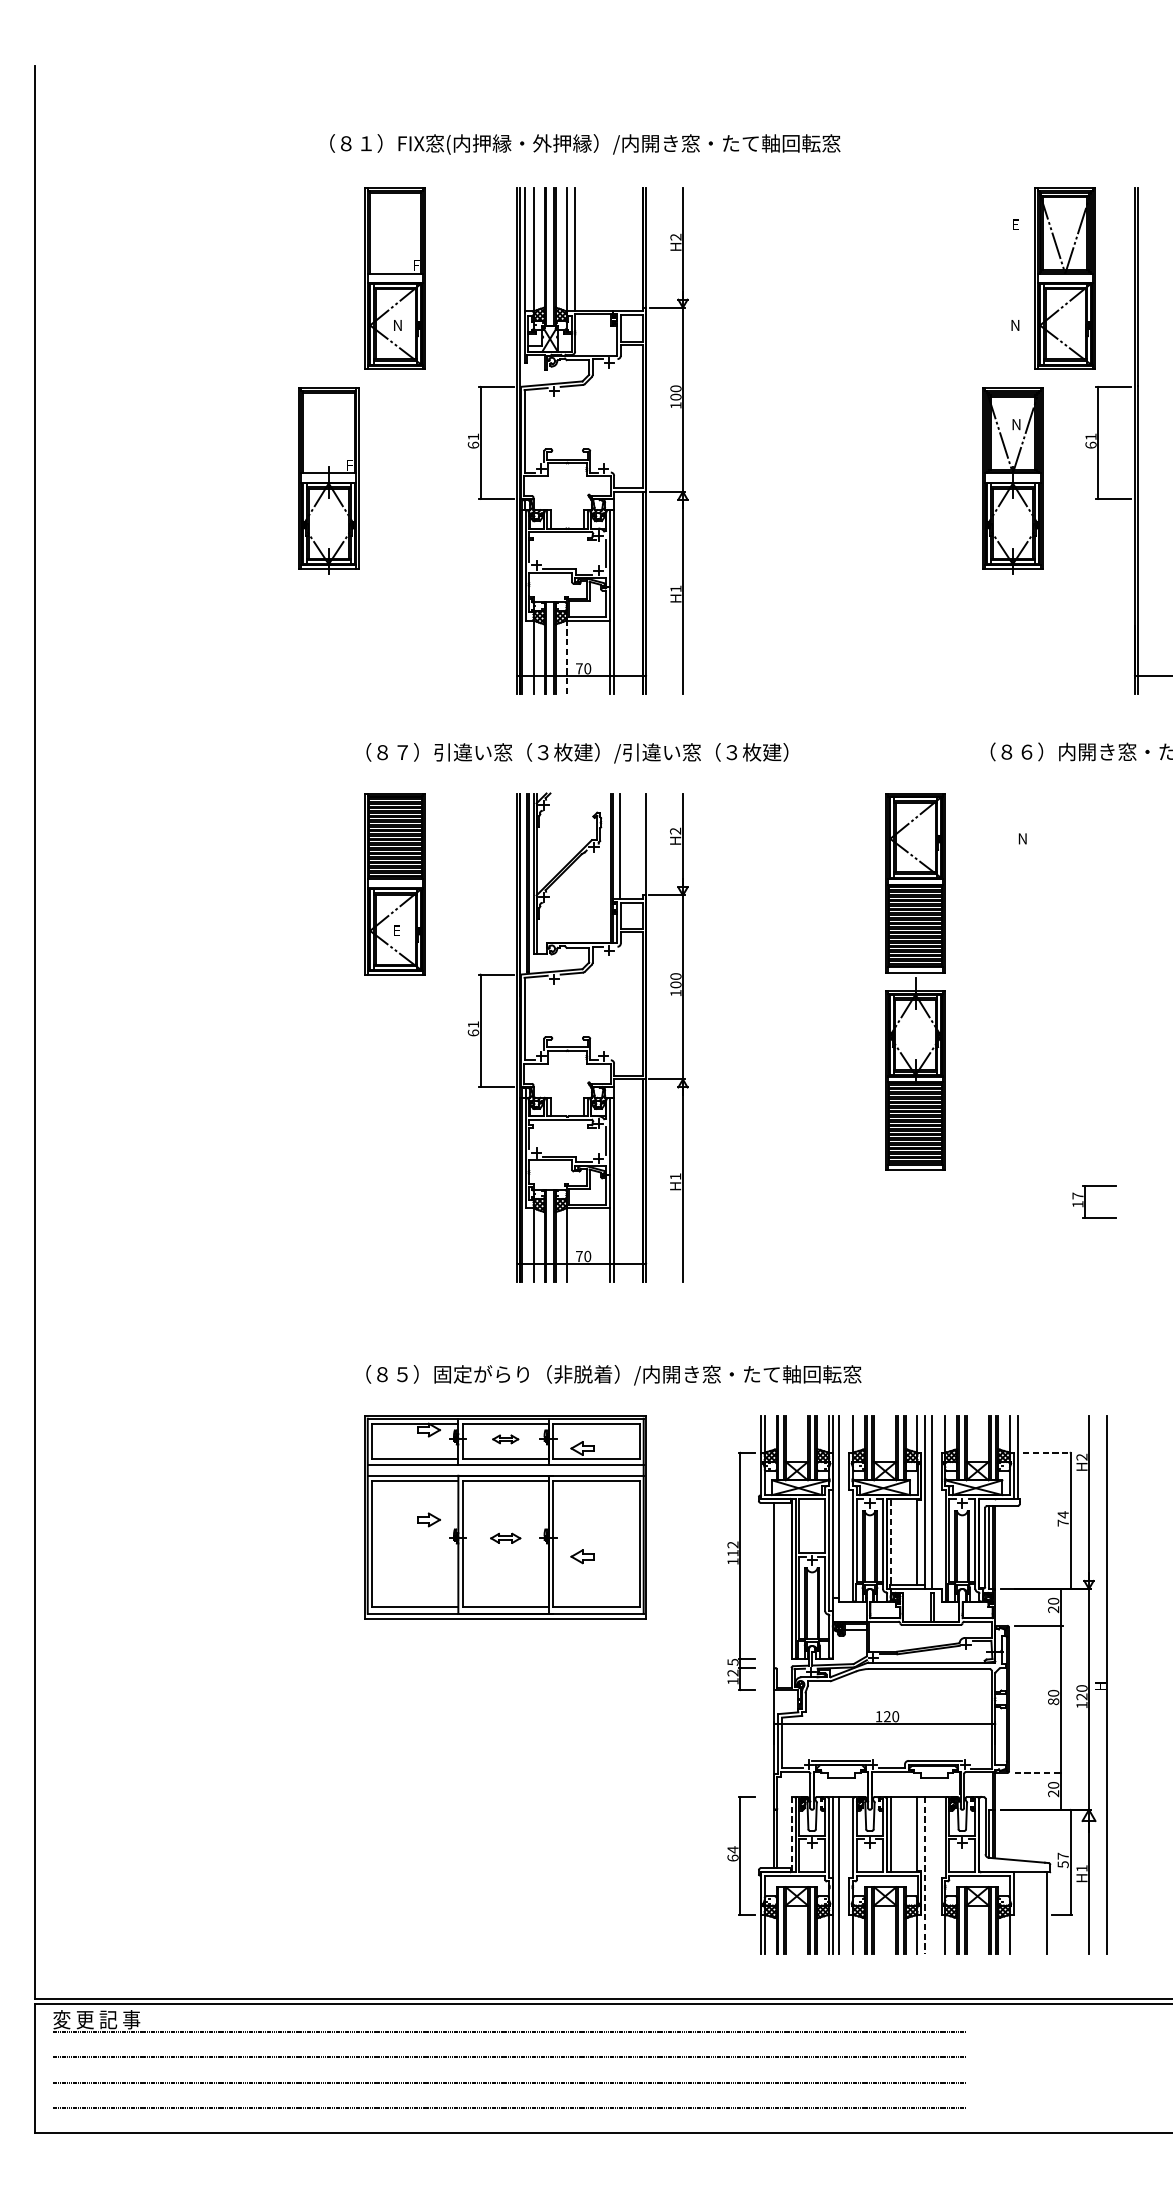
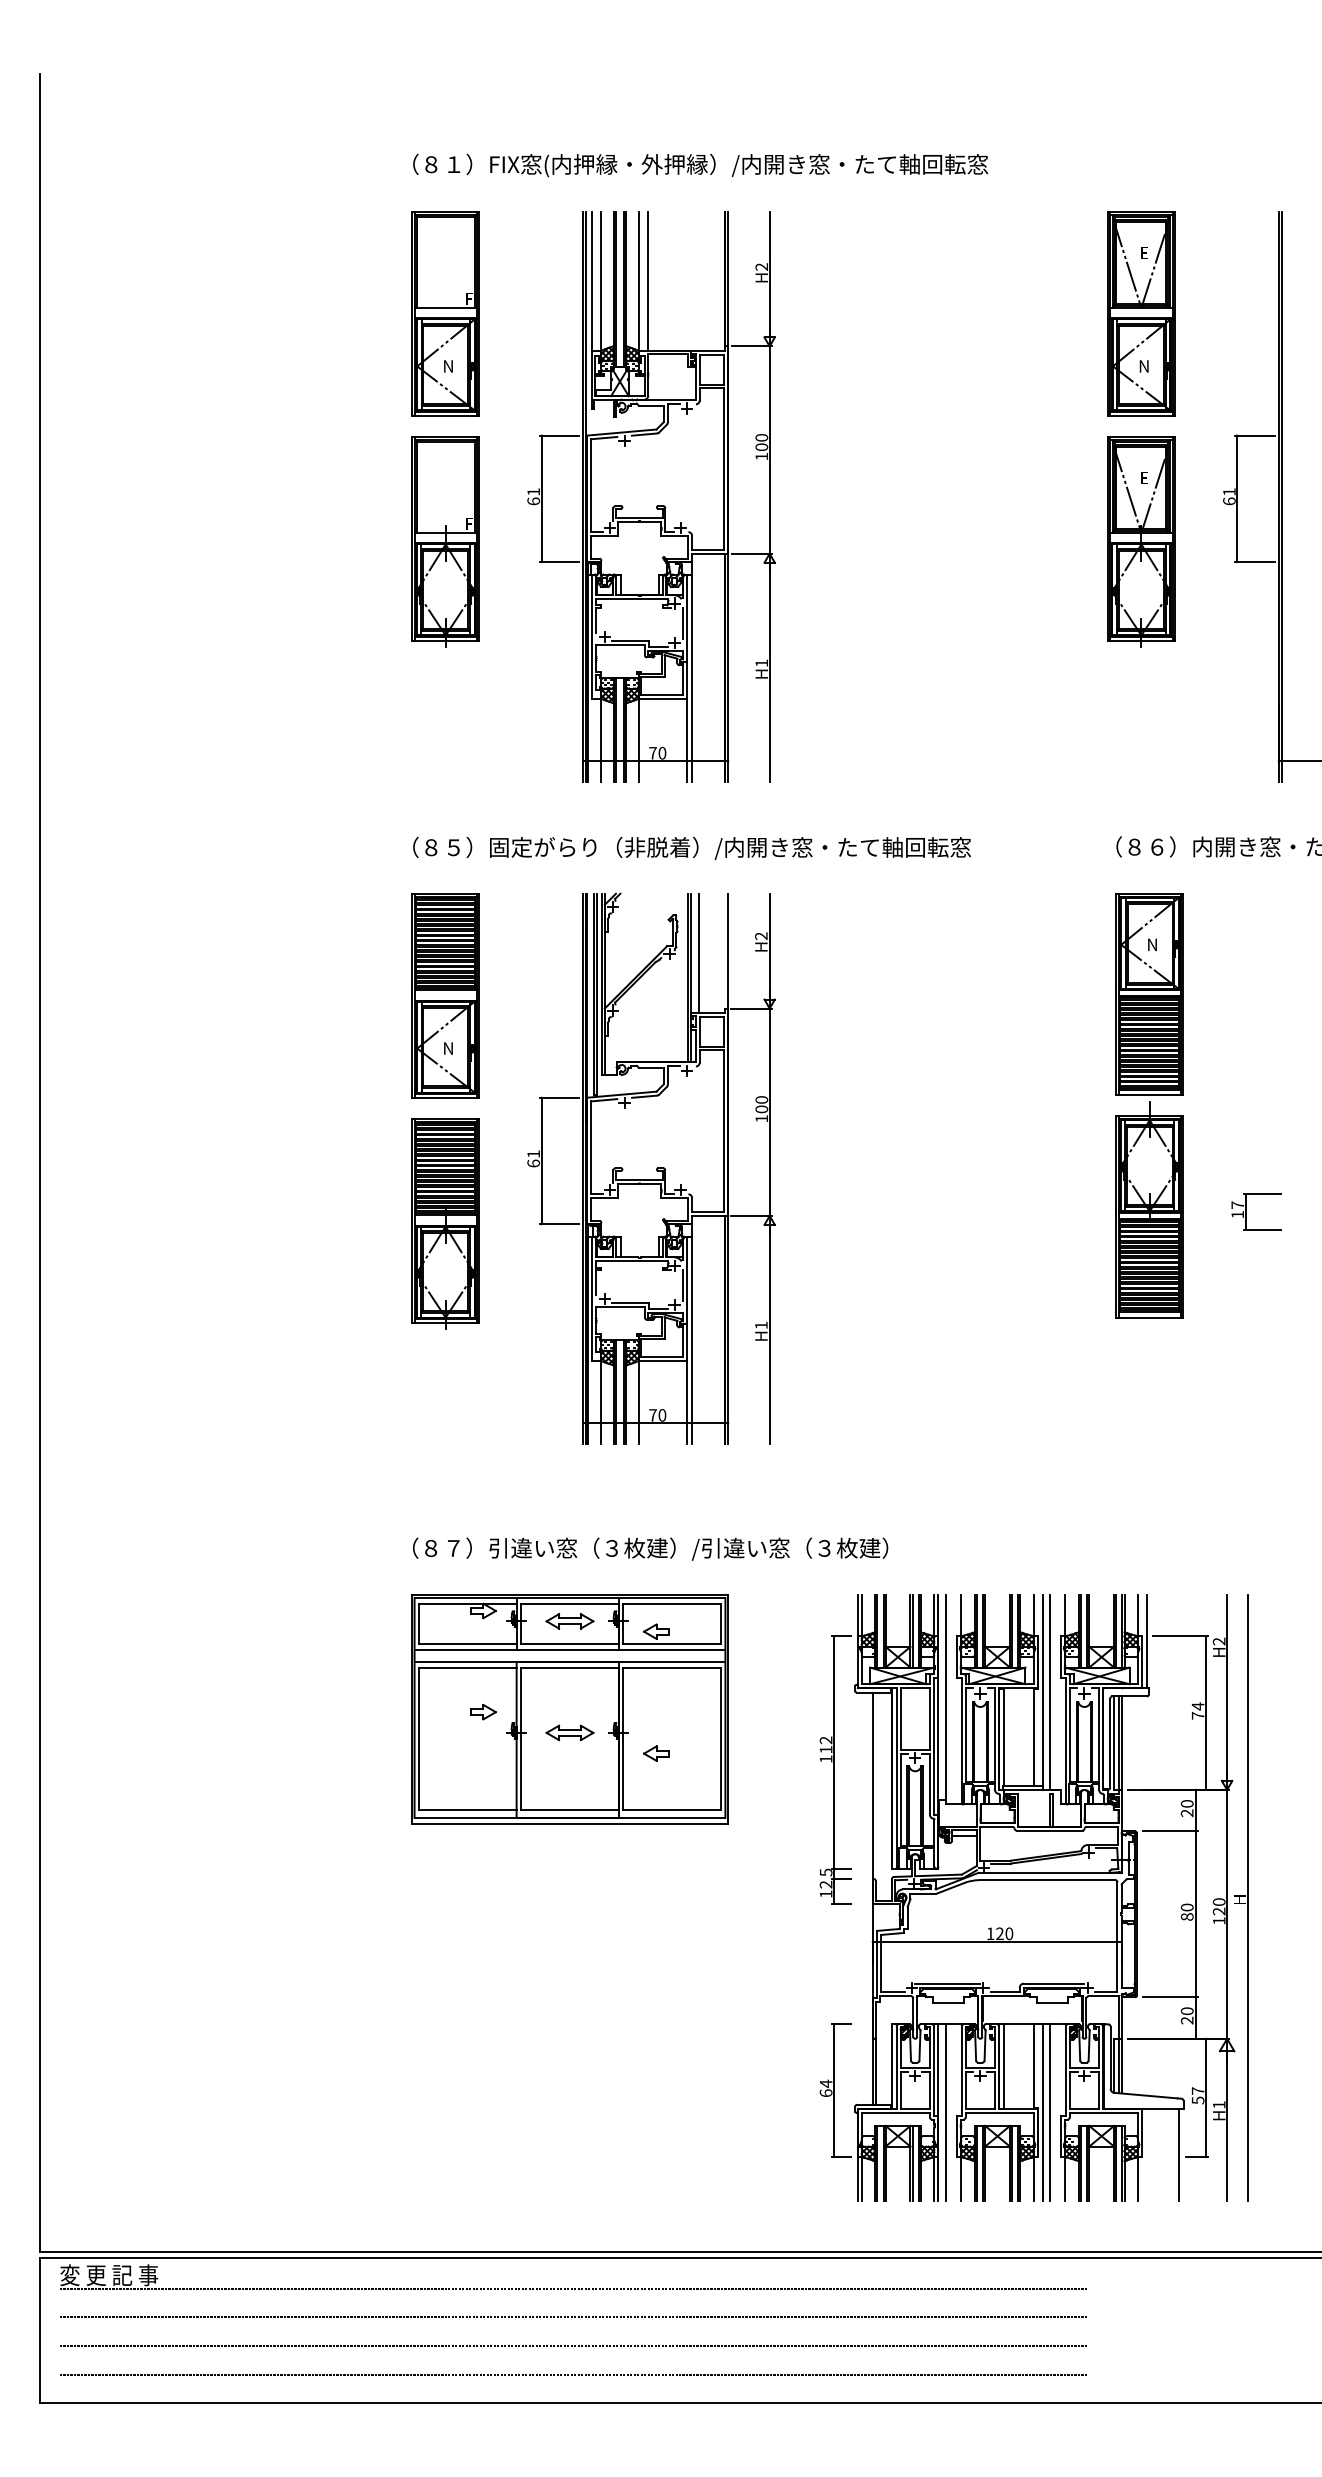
text: (585, 144) -> (700, 165), moved
part: (1065, 278) -> (1141, 313), moved
text: (1016, 424) -> (1145, 478), N -> E
part: (328, 480) -> (445, 541), moved
line: (566, 656) -> (638, 739), dashed -> solid
text: (628, 752) -> (708, 847), （８７）引違い窓（３枚建）/引違い窓（３枚建） -> （８５）固定がらり（非脱着）/内開き窓・たて軸回転窓
text: (397, 930) -> (448, 1048), E -> N
part: (915, 981) -> (1149, 1105), moved
part: (395, 1086) -> (445, 1223), added
part: (1085, 1201) -> (1246, 1211), moved
text: (628, 1374) -> (708, 1548), （８５）固定がらり（非脱着）/内開き窓・たて軸回転窓 -> （８７）引違い窓（３枚建）/引違い窓（３枚建）
part: (505, 1439) -> (569, 1621), size x1.67
line: (1047, 1452) -> (1180, 1636), dashed -> solid
part: (505, 1537) -> (569, 1732), size x1.43
line: (890, 1542) -> (1003, 1737), dashed -> solid
line: (1039, 1773) -> (1171, 1997), dashed -> solid
line: (791, 1834) -> (892, 2066), dashed -> solid
line: (931, 1875) -> (1049, 2112), added
line: (925, 1876) -> (1042, 2113), dashed -> solid

